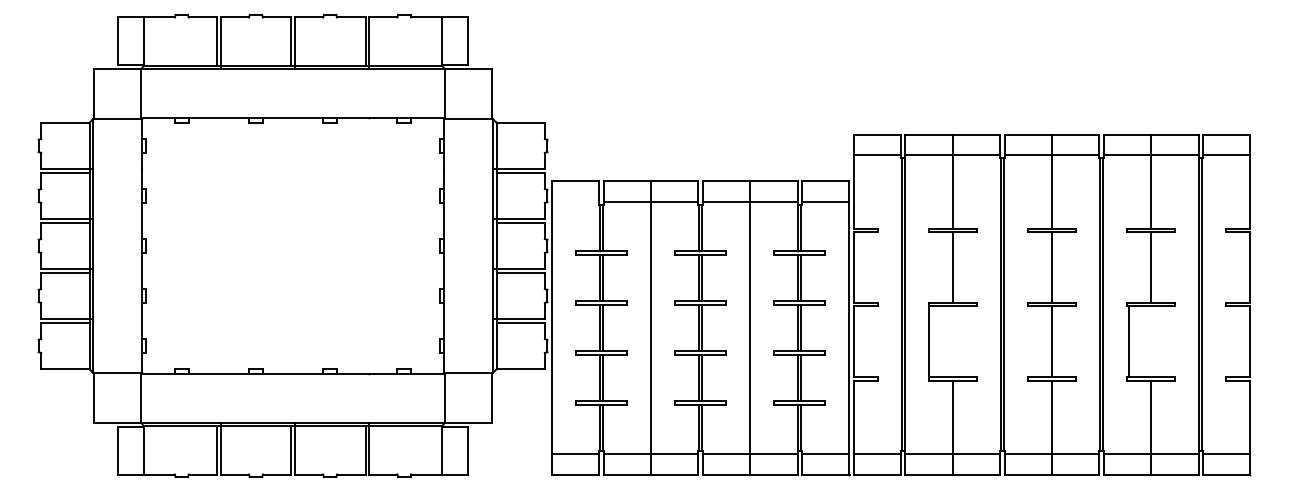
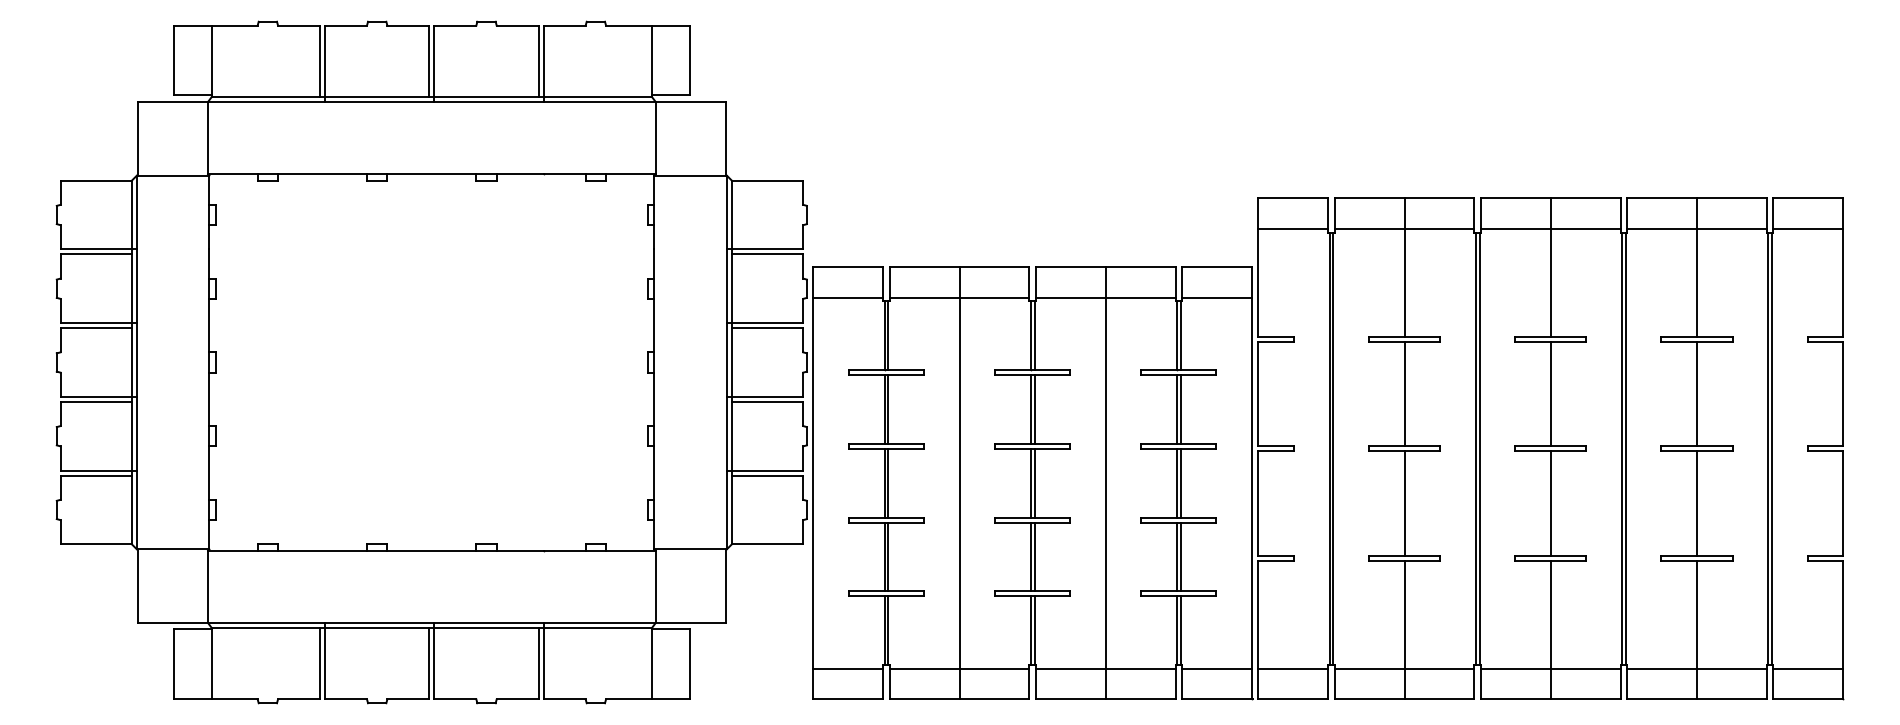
line: (575, 202) -> (848, 298), added
line: (928, 341) -> (1404, 503), moved
line: (1129, 341) -> (1697, 503), moved

